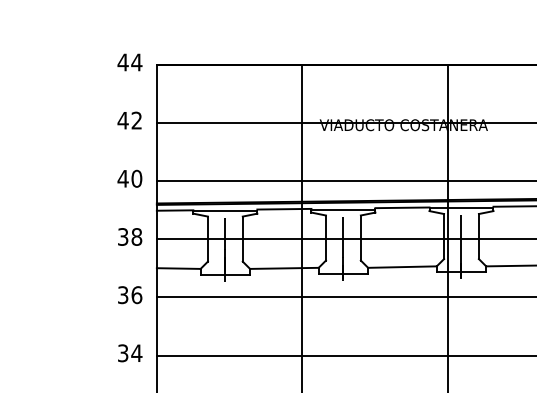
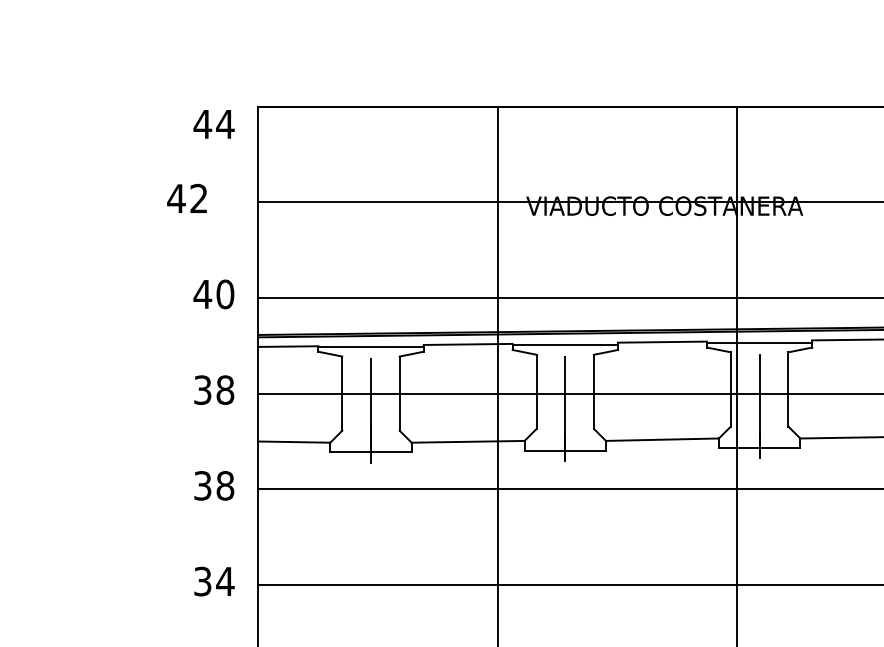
text: (129, 62) -> (213, 124), moved
text: (129, 120) -> (186, 198), moved
text: (136, 294) -> (224, 484), 36 -> 38

